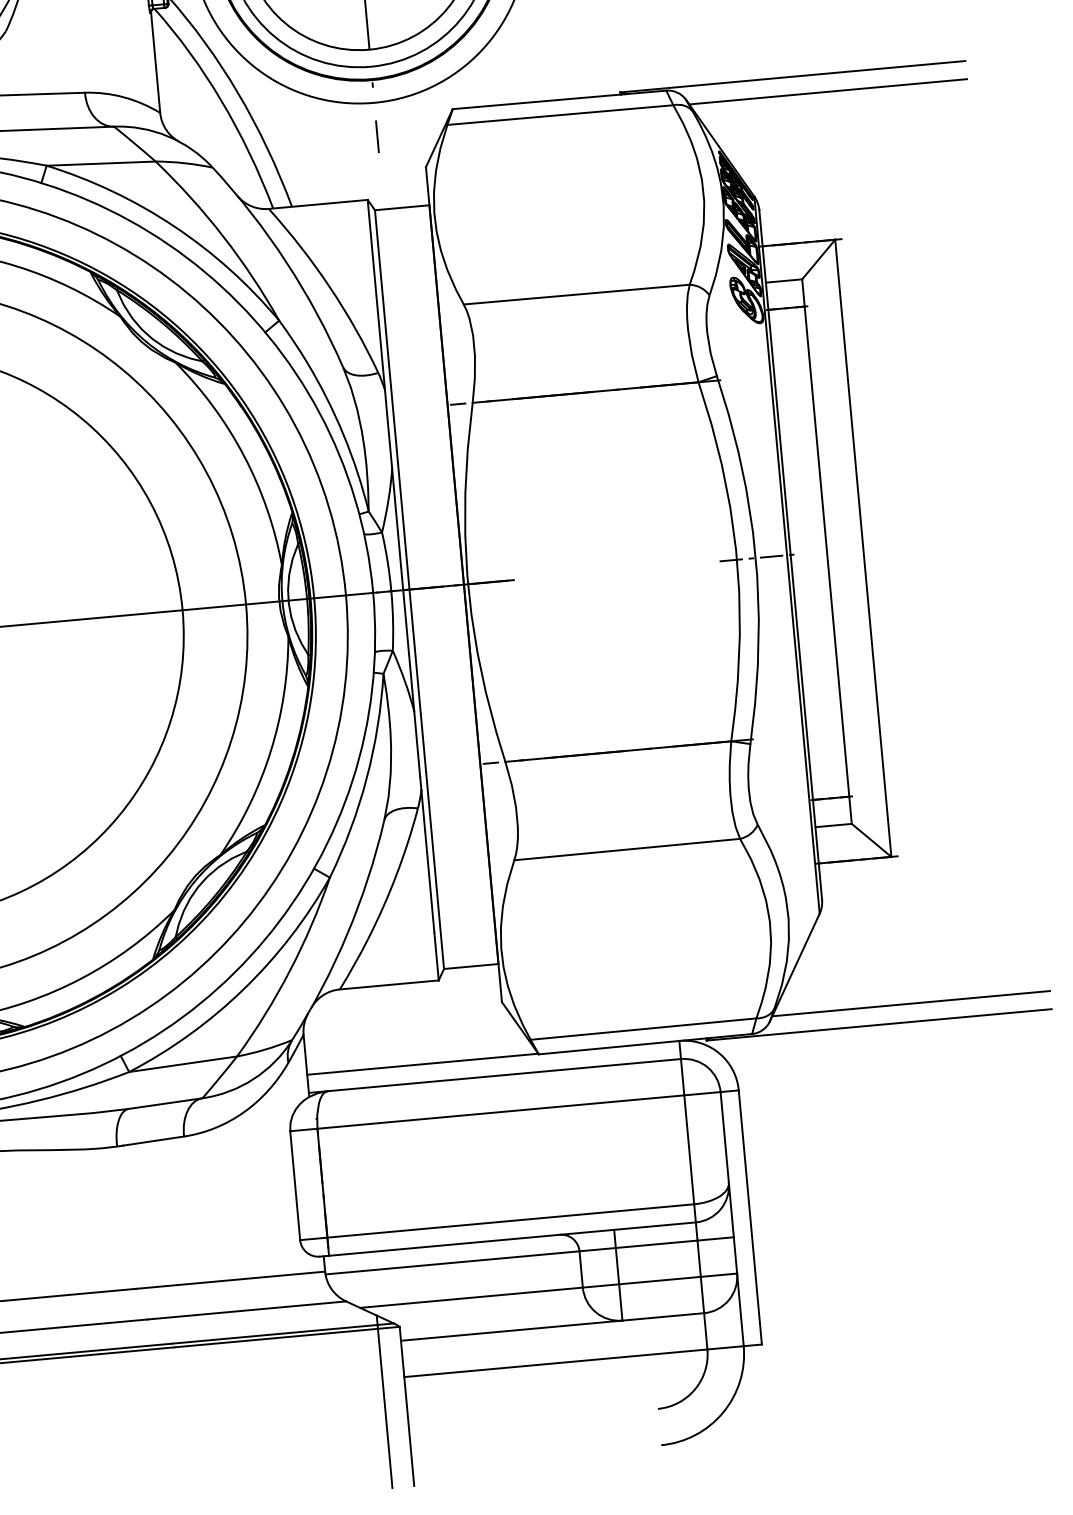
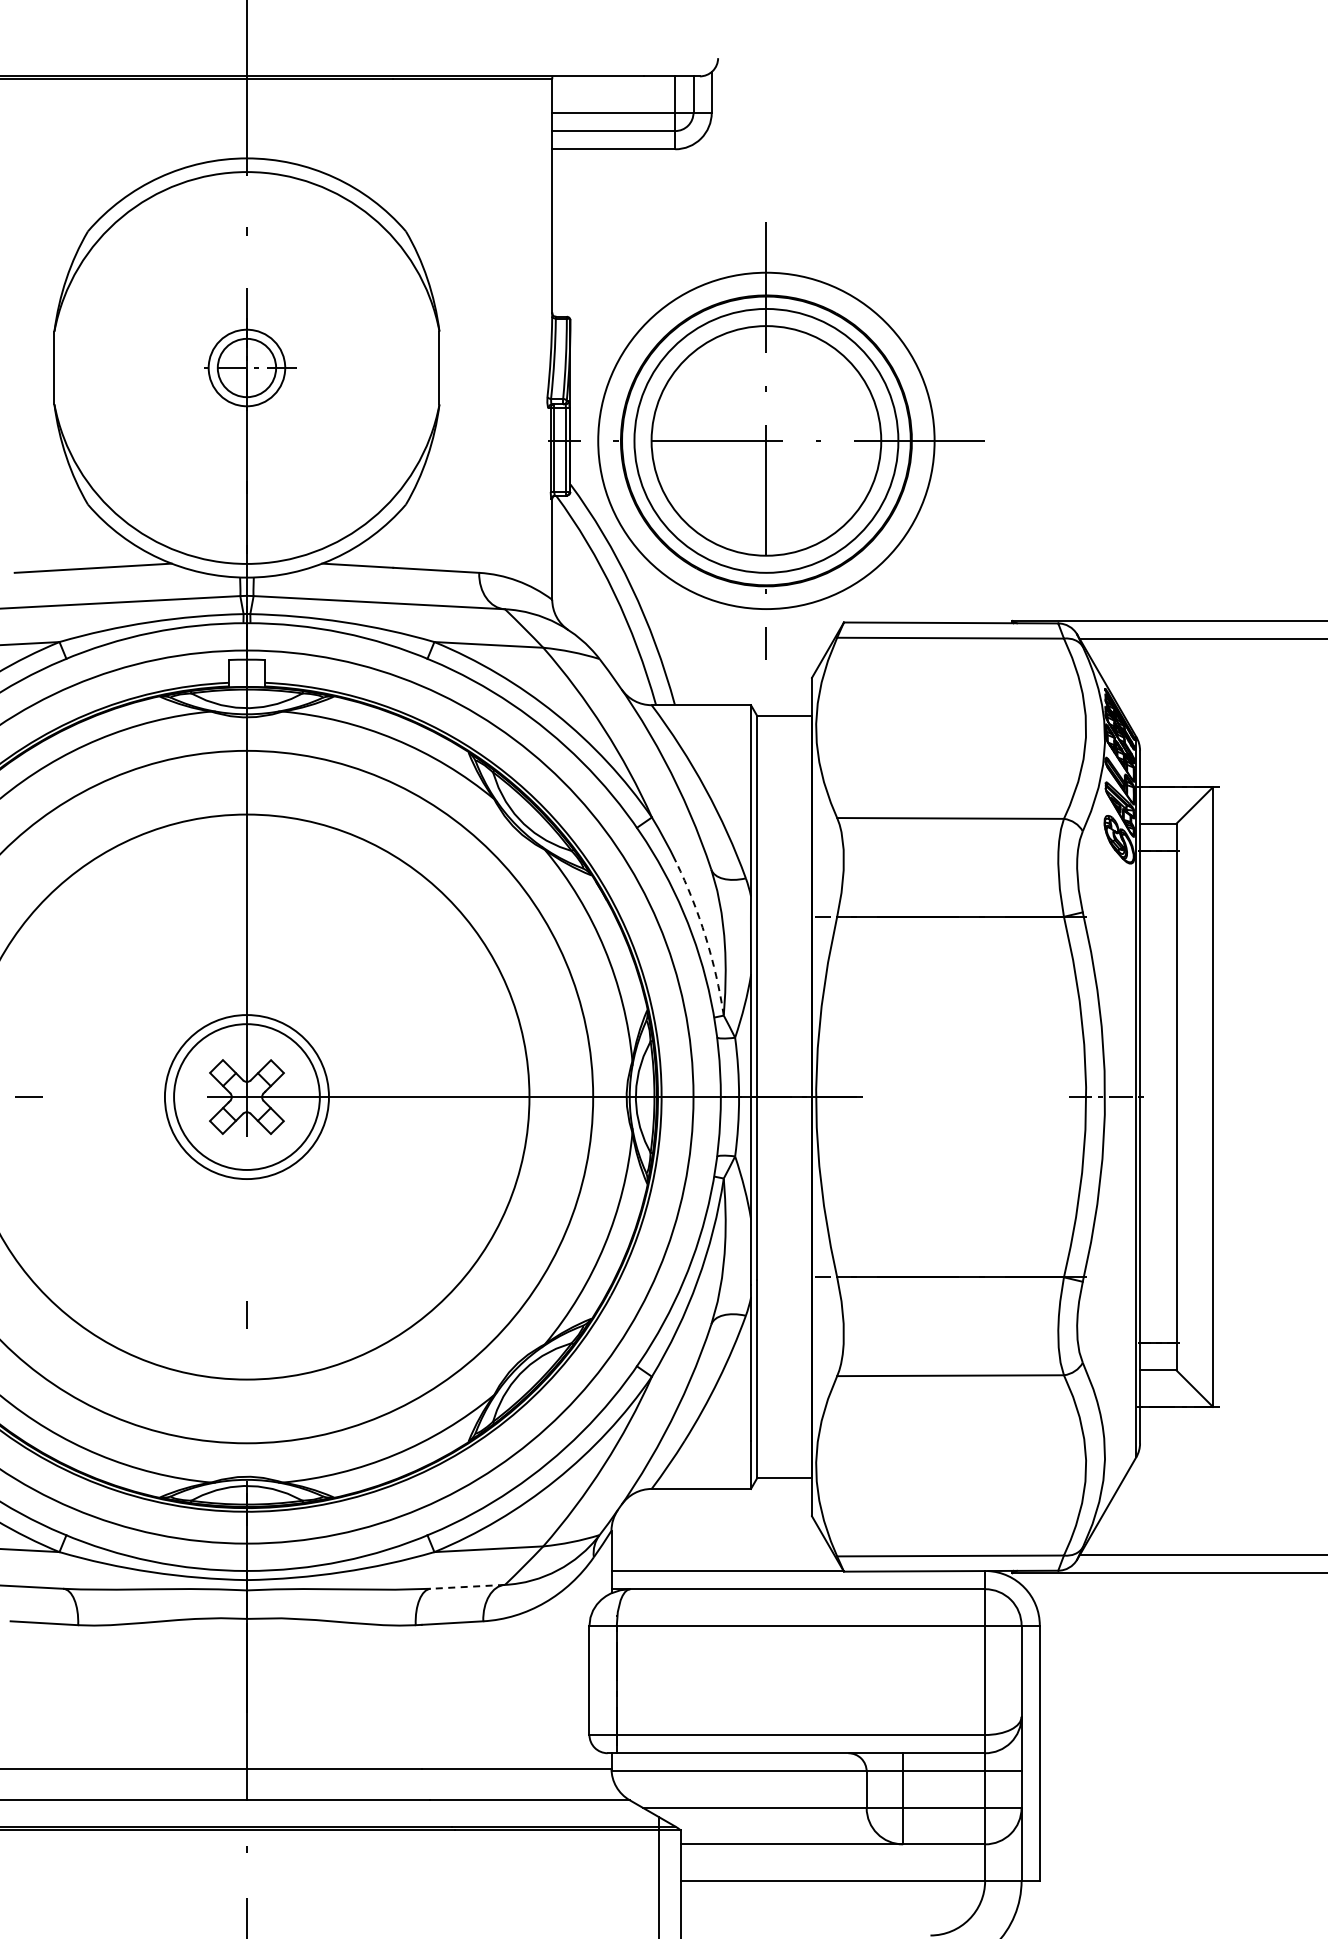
arc: (343, 435) -> (705, 937), solid -> dashed
line: (165, 1103) -> (467, 1586), solid -> dashed

